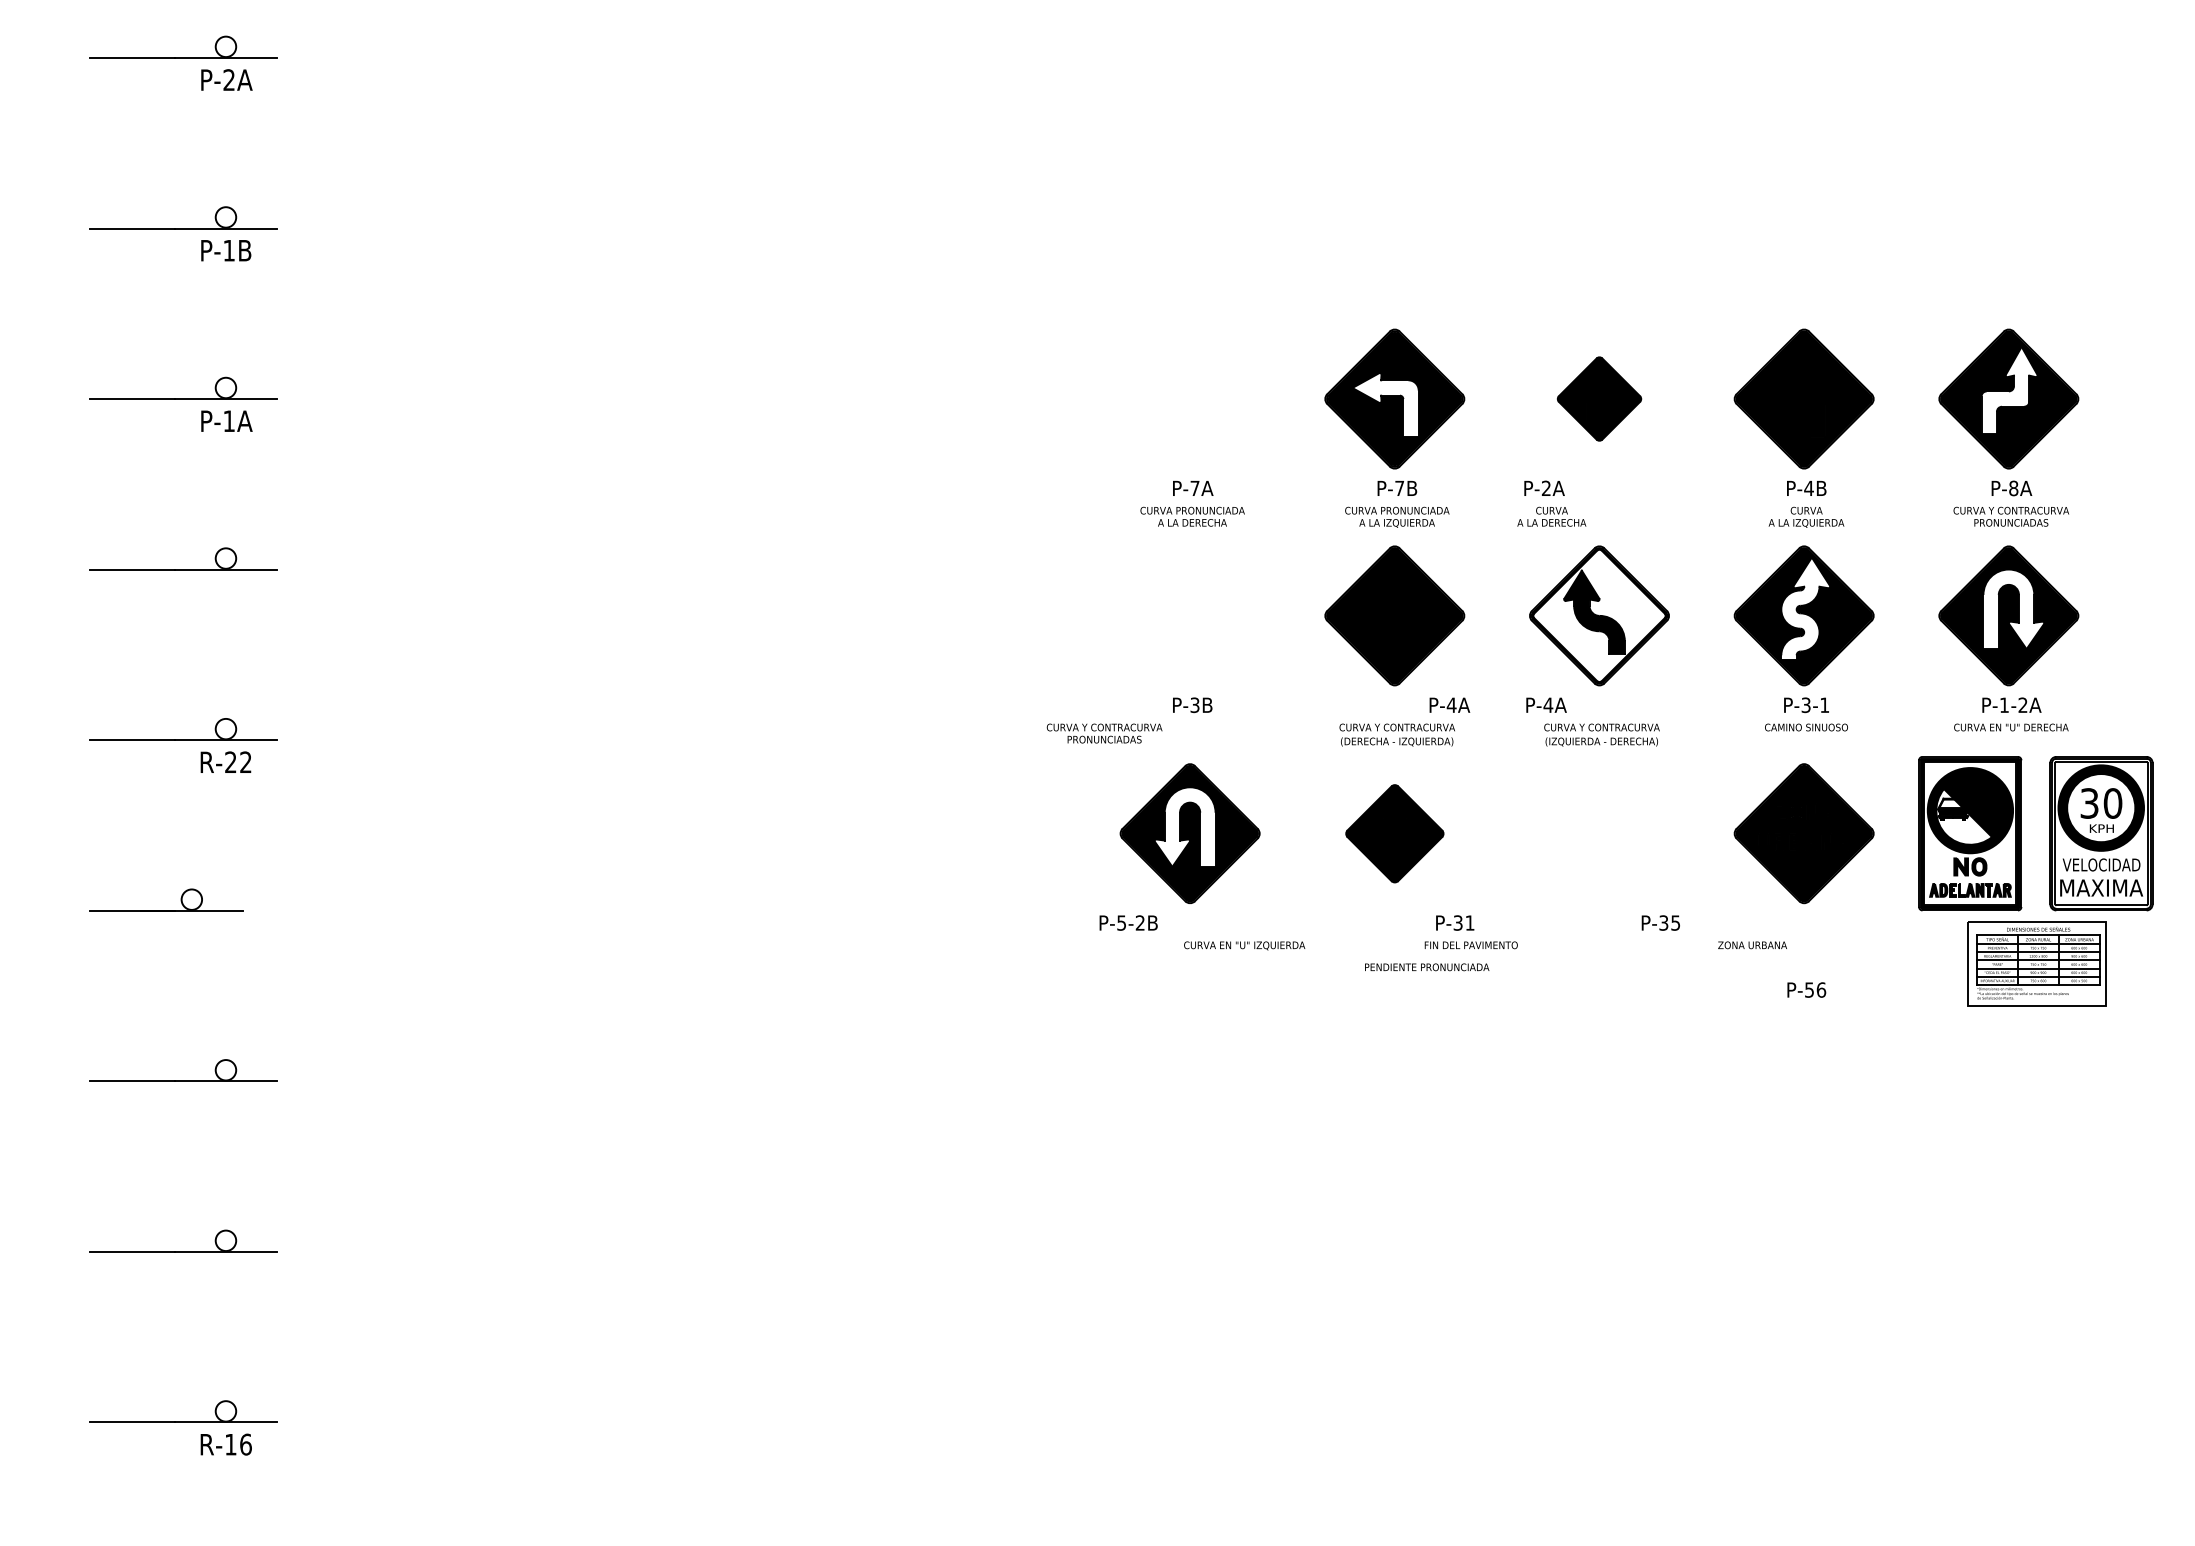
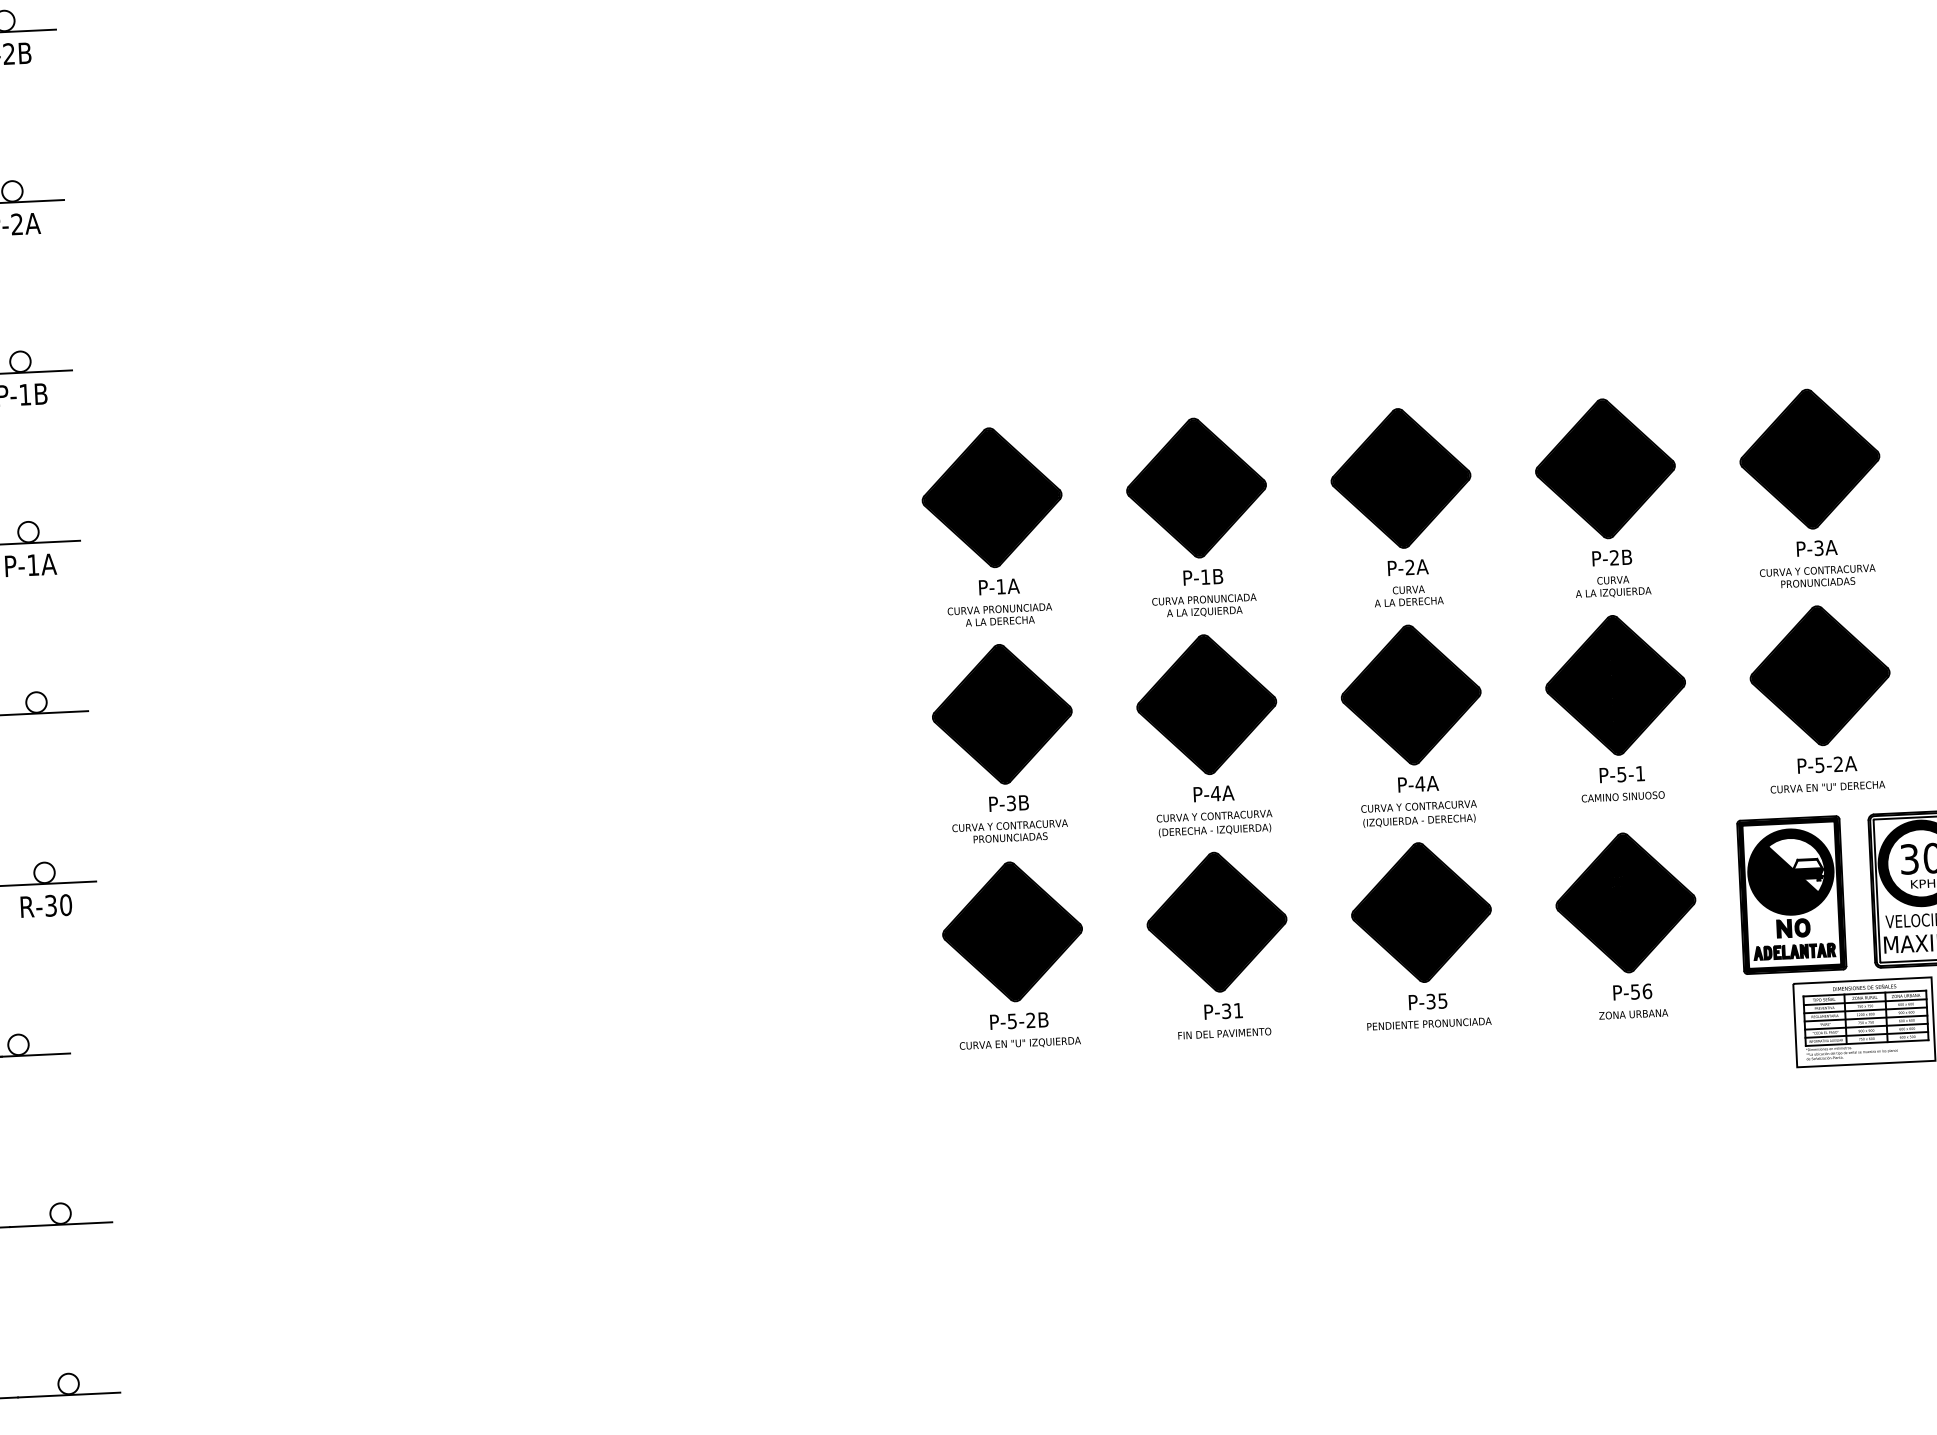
fill: (2009, 390) -> (1810, 450), added
part: (1189, 398) -> (991, 497), added
part: (1599, 398) -> (1400, 477), size x1.67
fill: (1385, 404) -> (1187, 493), added
text: (1194, 487) -> (1000, 585), P-7A -> P-1A
text: (1399, 487) -> (1205, 576), P-7B -> P-1B
text: (1544, 487) -> (1408, 566), moved
text: (1808, 487) -> (1613, 556), P-4B -> P-2B
text: (2013, 488) -> (1818, 548), P-8A -> P-3A
text: (1551, 516) -> (1408, 595), moved
fill: (1805, 608) -> (1616, 677), added
fill: (2013, 609) -> (1824, 669), added
part: (1189, 615) -> (1001, 713), added
fill: (1599, 615) -> (1411, 694), added
text: (1449, 704) -> (1213, 793), moved
text: (1546, 704) -> (1418, 783), moved
text: (1806, 704) -> (1622, 773), P-3-1 -> P-5-1
text: (2004, 705) -> (1819, 765), P-1-2A -> P-5-2A
text: (1104, 733) -> (1010, 831), moved
text: (238, 762) -> (58, 905), R-22 -> R-30
fill: (1184, 826) -> (1006, 924), added
part: (1394, 833) -> (1216, 922), size x1.43
part: (1599, 833) -> (1421, 912), added
text: (1128, 922) -> (1019, 1020), moved
text: (1455, 922) -> (1223, 1010), moved
text: (1660, 922) -> (1427, 1001), moved
text: (1244, 945) -> (1020, 1043), moved
text: (1470, 945) -> (1223, 1033), moved
text: (1752, 945) -> (1633, 1014), moved
text: (1427, 967) -> (1429, 1024), moved
text: (1806, 989) -> (1632, 991), moved

